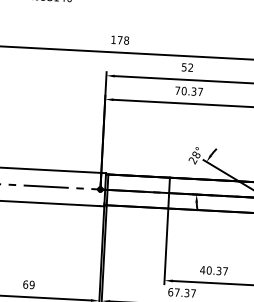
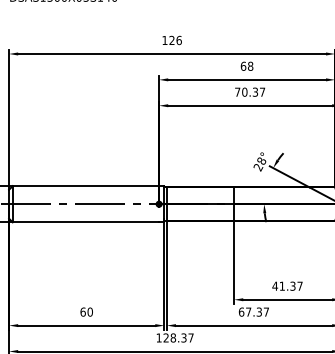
text: (123, 39) -> (175, 39), 178 -> 126
text: (187, 66) -> (246, 65), 52 -> 68
text: (209, 269) -> (282, 285), 40.37 -> 41.37
text: (31, 285) -> (89, 312), 69 -> 60

